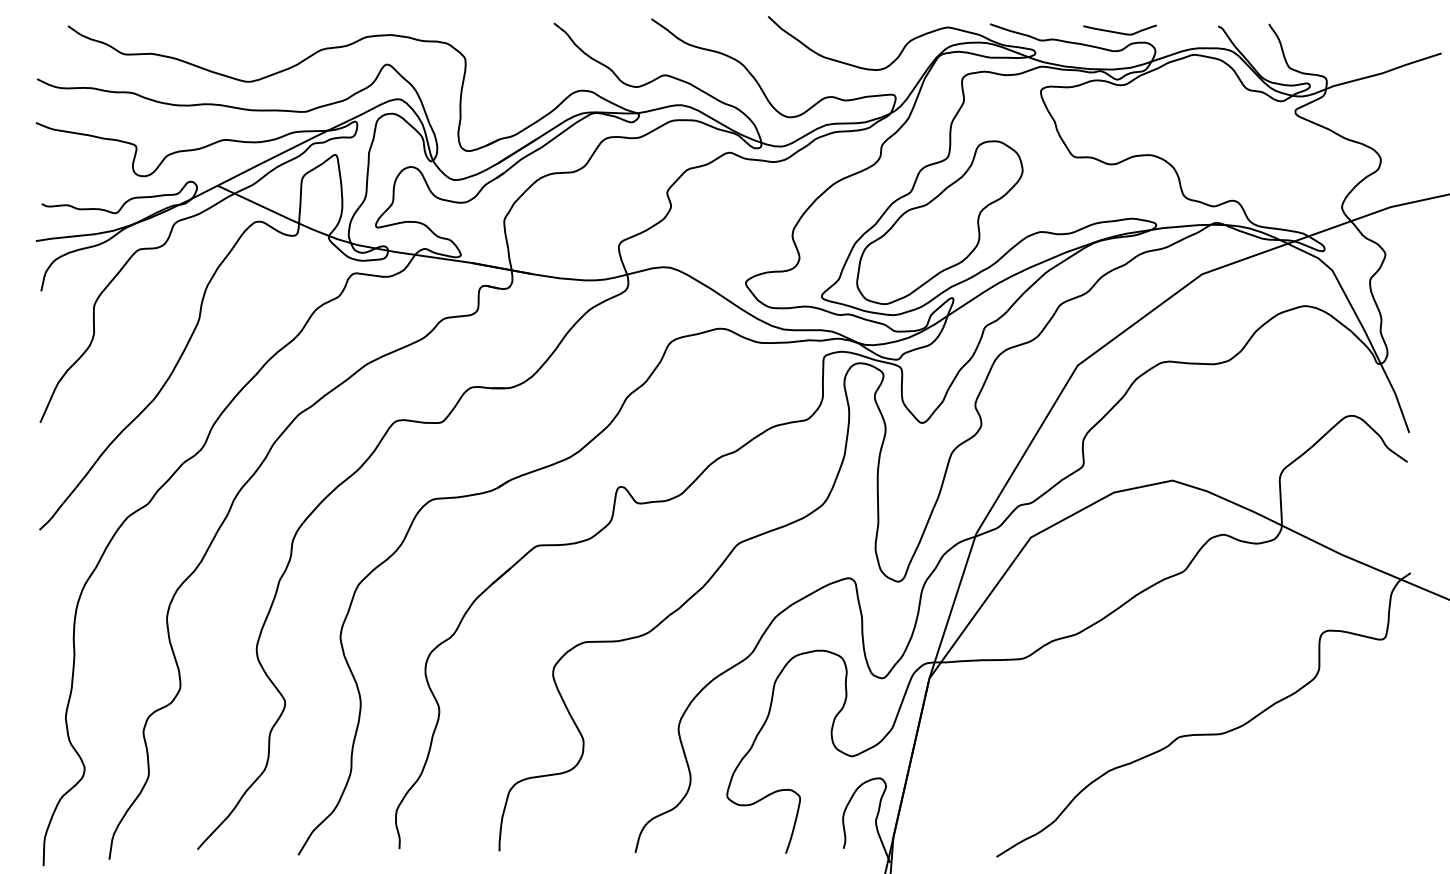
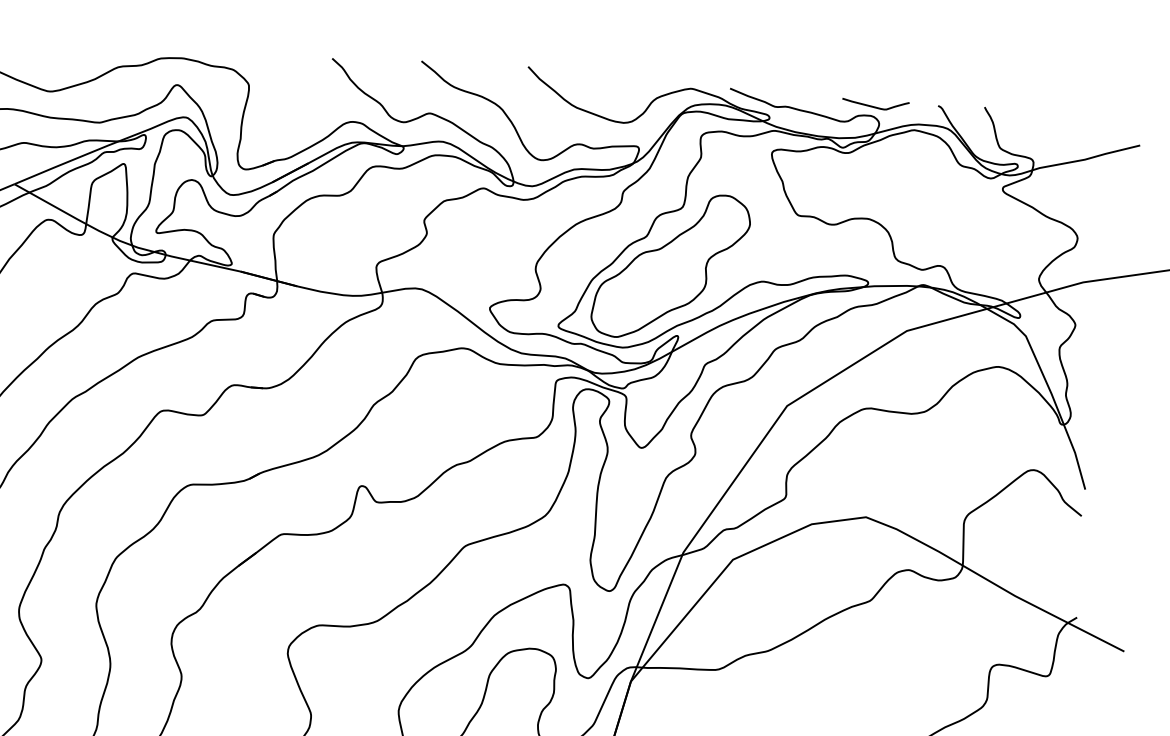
curve: (1117, 31) -> (873, 105), moved

